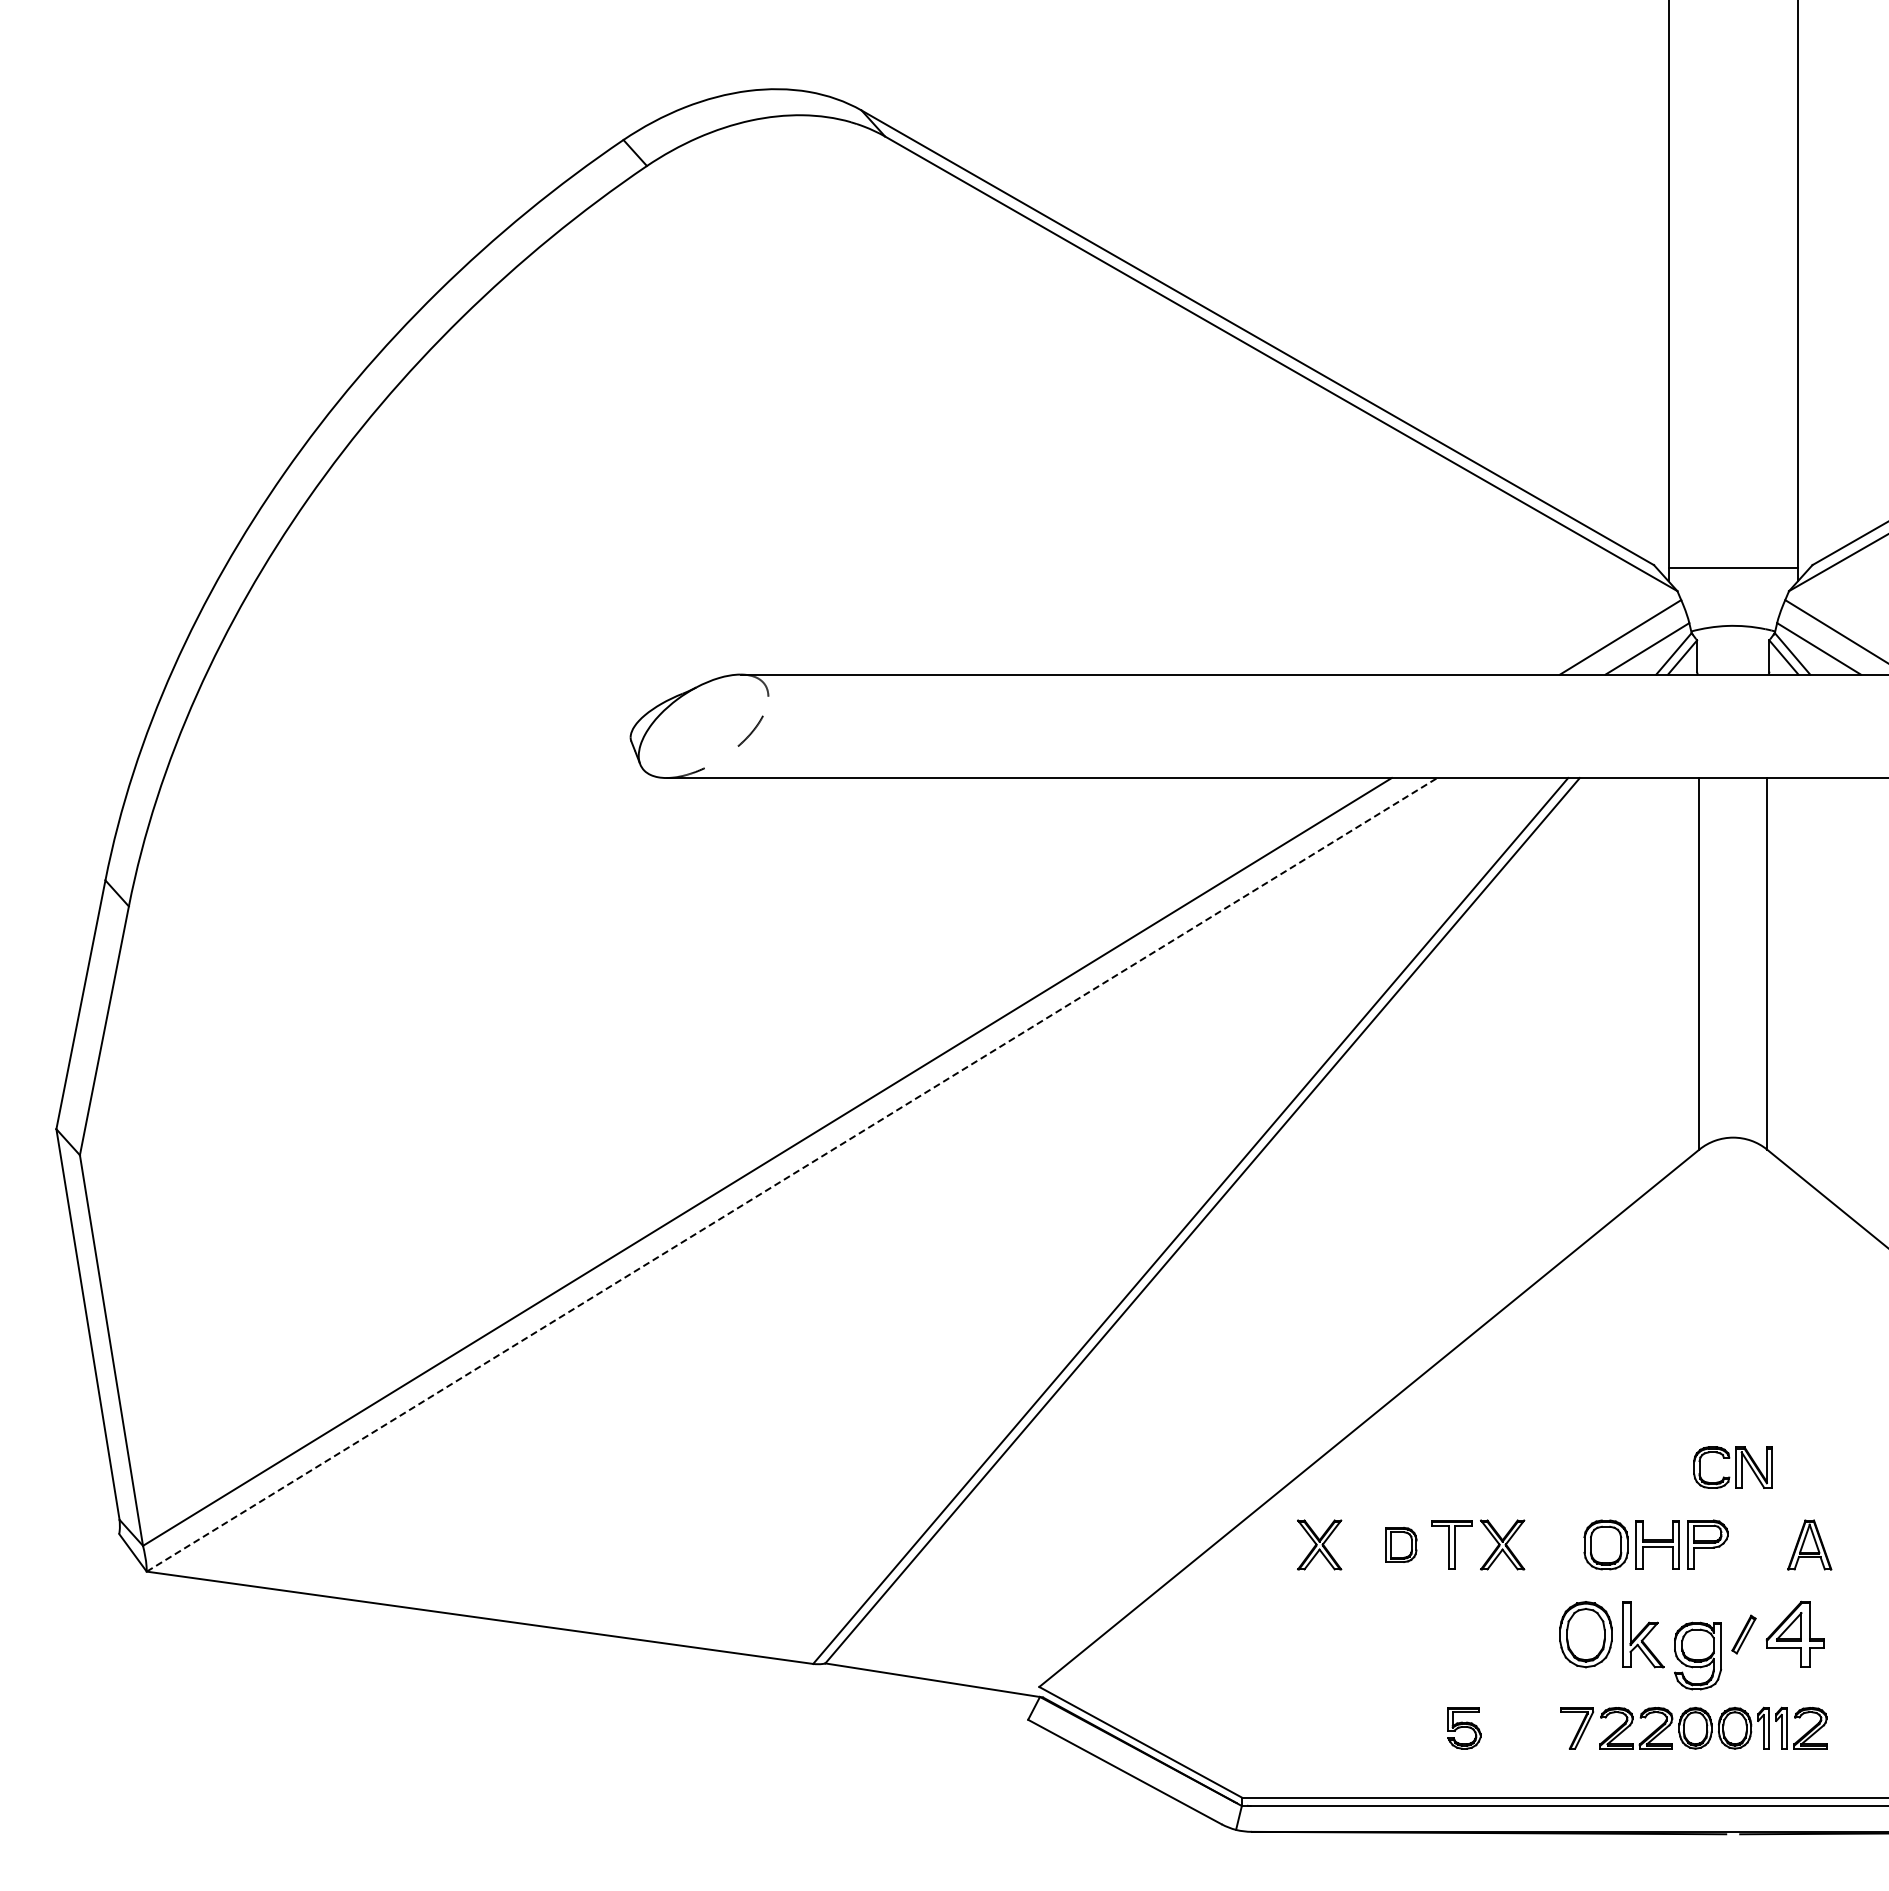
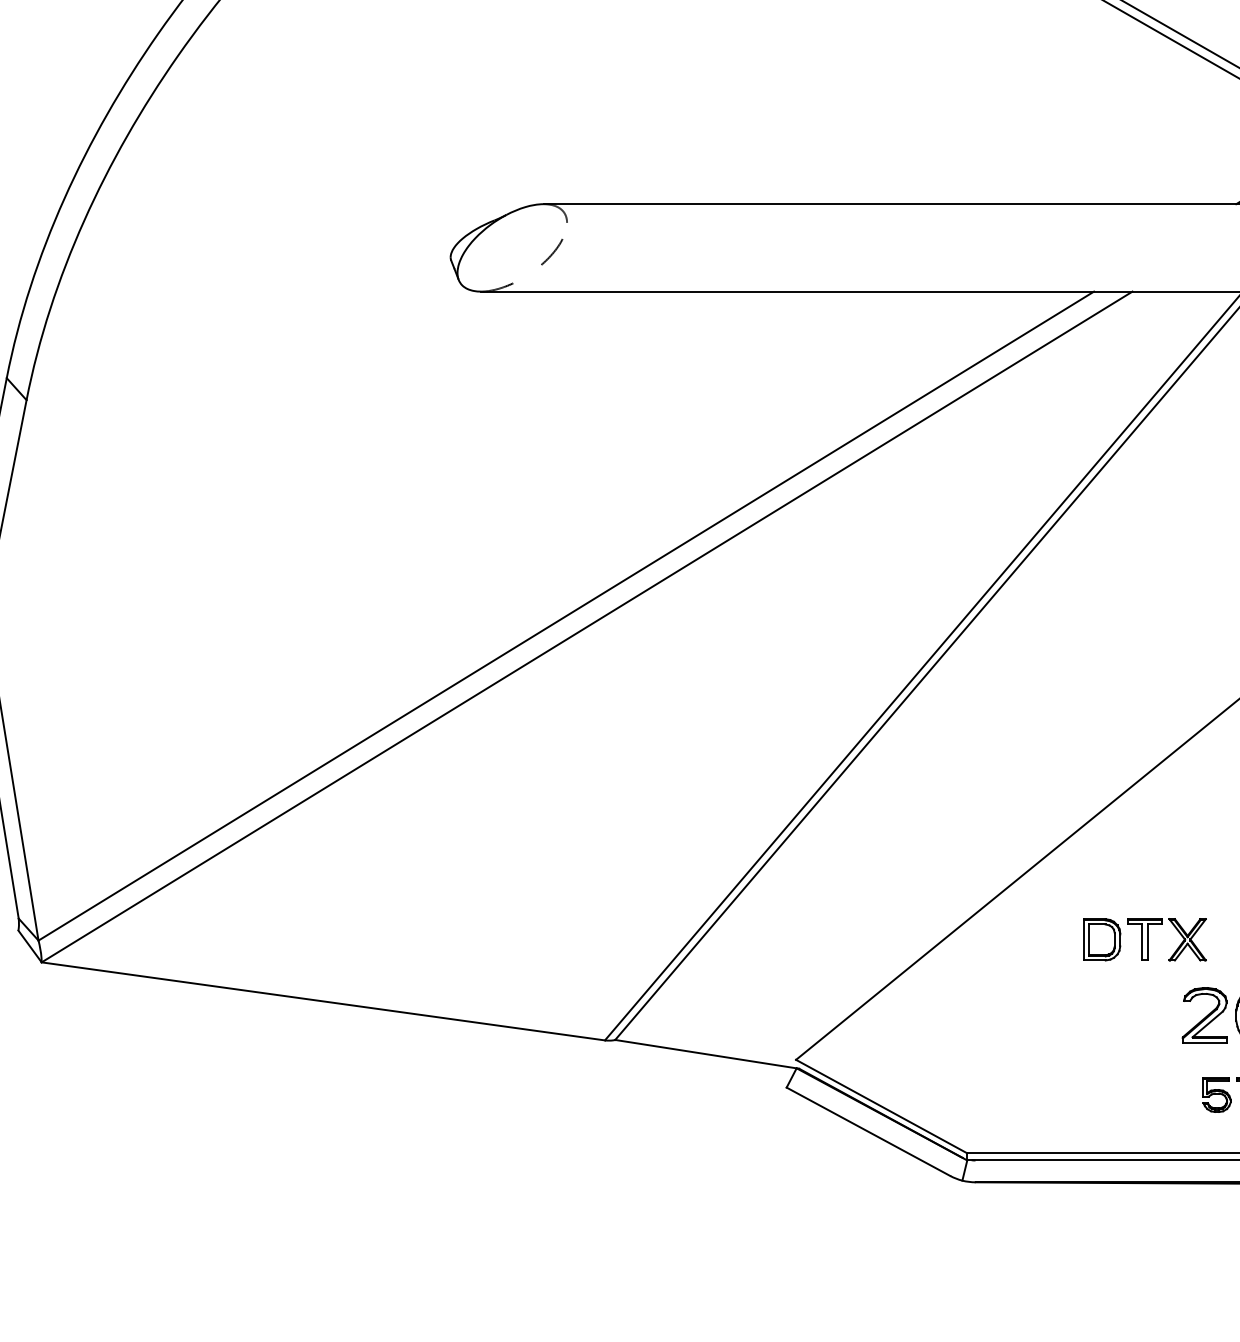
line: (792, 1174) -> (587, 626), dashed -> solid
part: (1319, 1544) -> (1032, 939), removed
part: (1401, 1544) -> (1102, 939), size x1.43
part: (1522, 1634) -> (1204, 1015), added
part: (1464, 1728) -> (1217, 1094), moved

